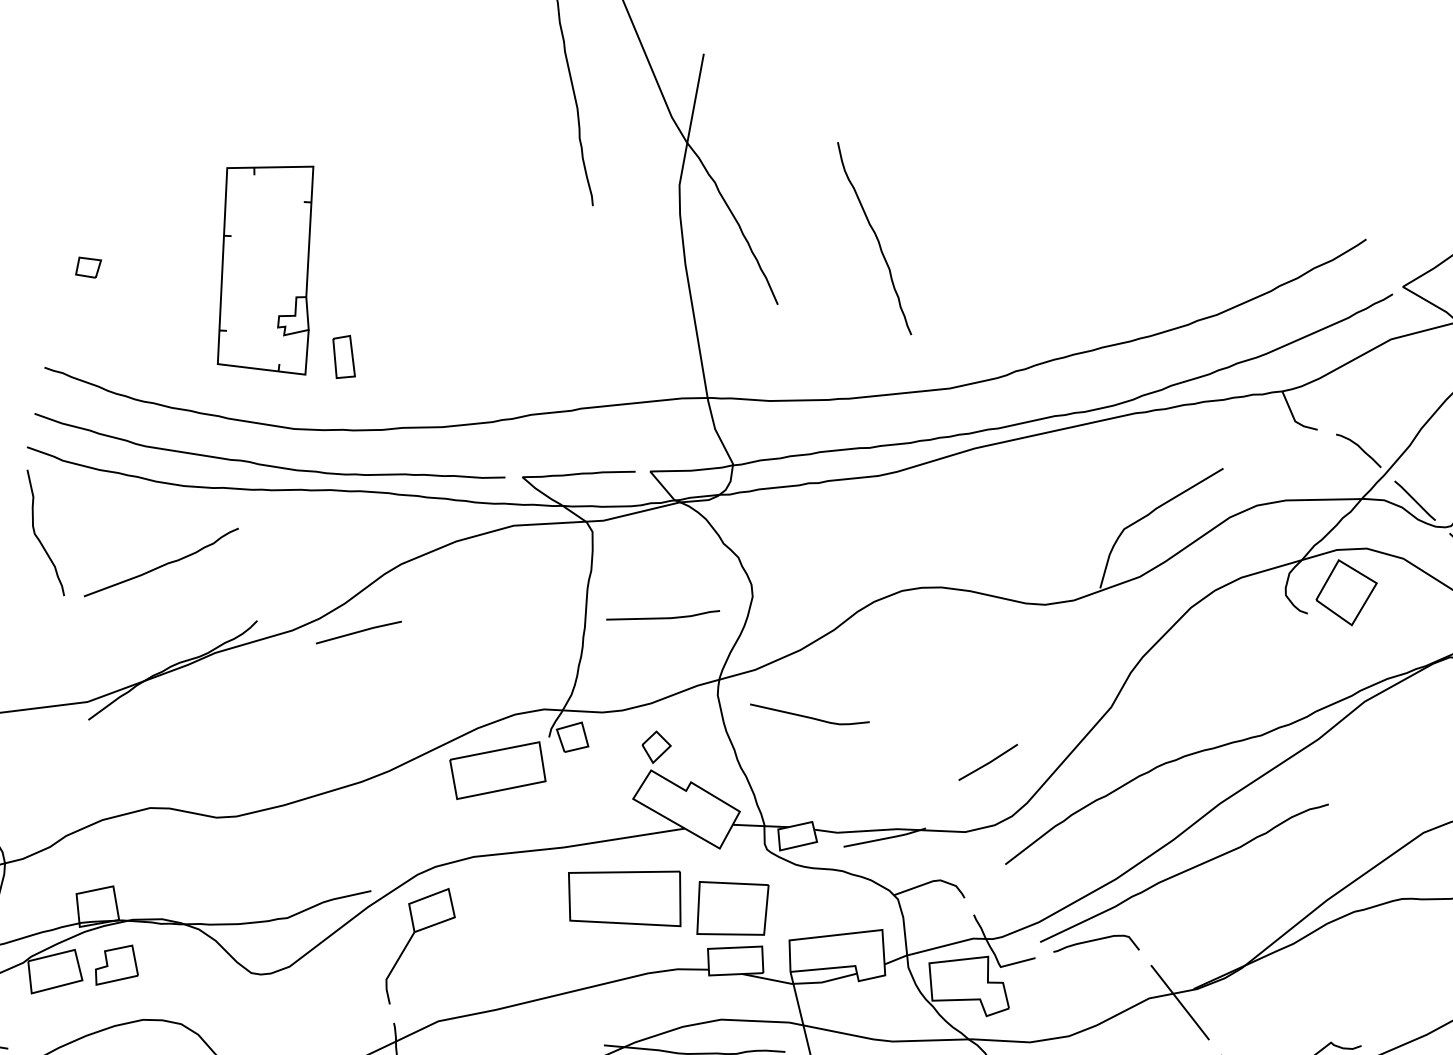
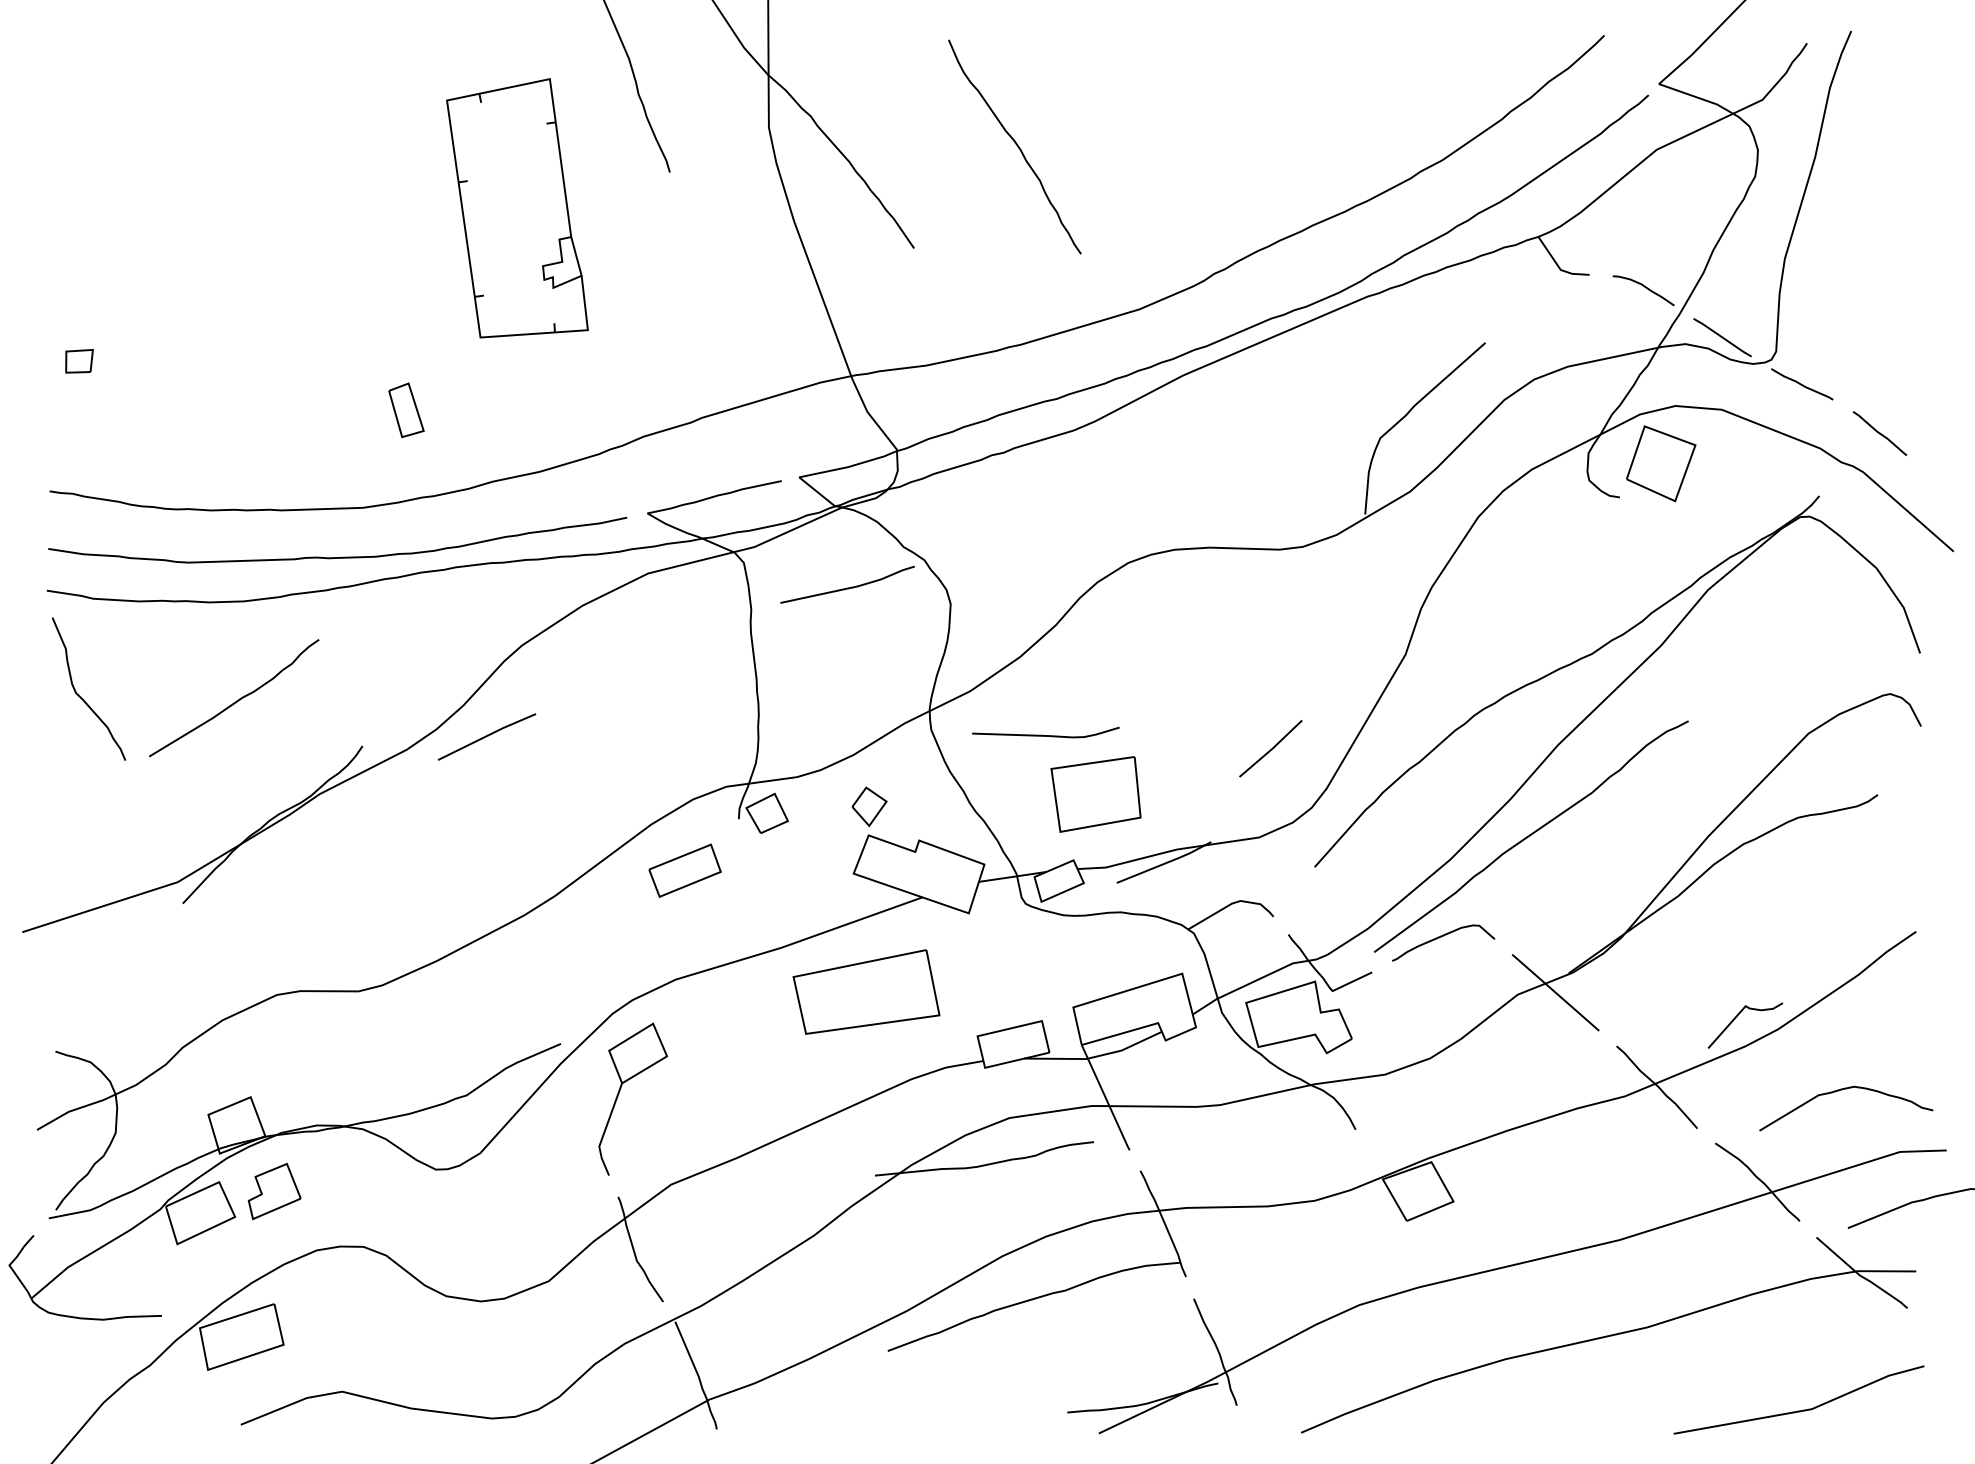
part: (267, 265) -> (517, 208), moved
curve: (662, 617) -> (847, 587), moved
part: (497, 770) -> (684, 870), size x0.6
part: (731, 909) -> (1095, 794), moved

